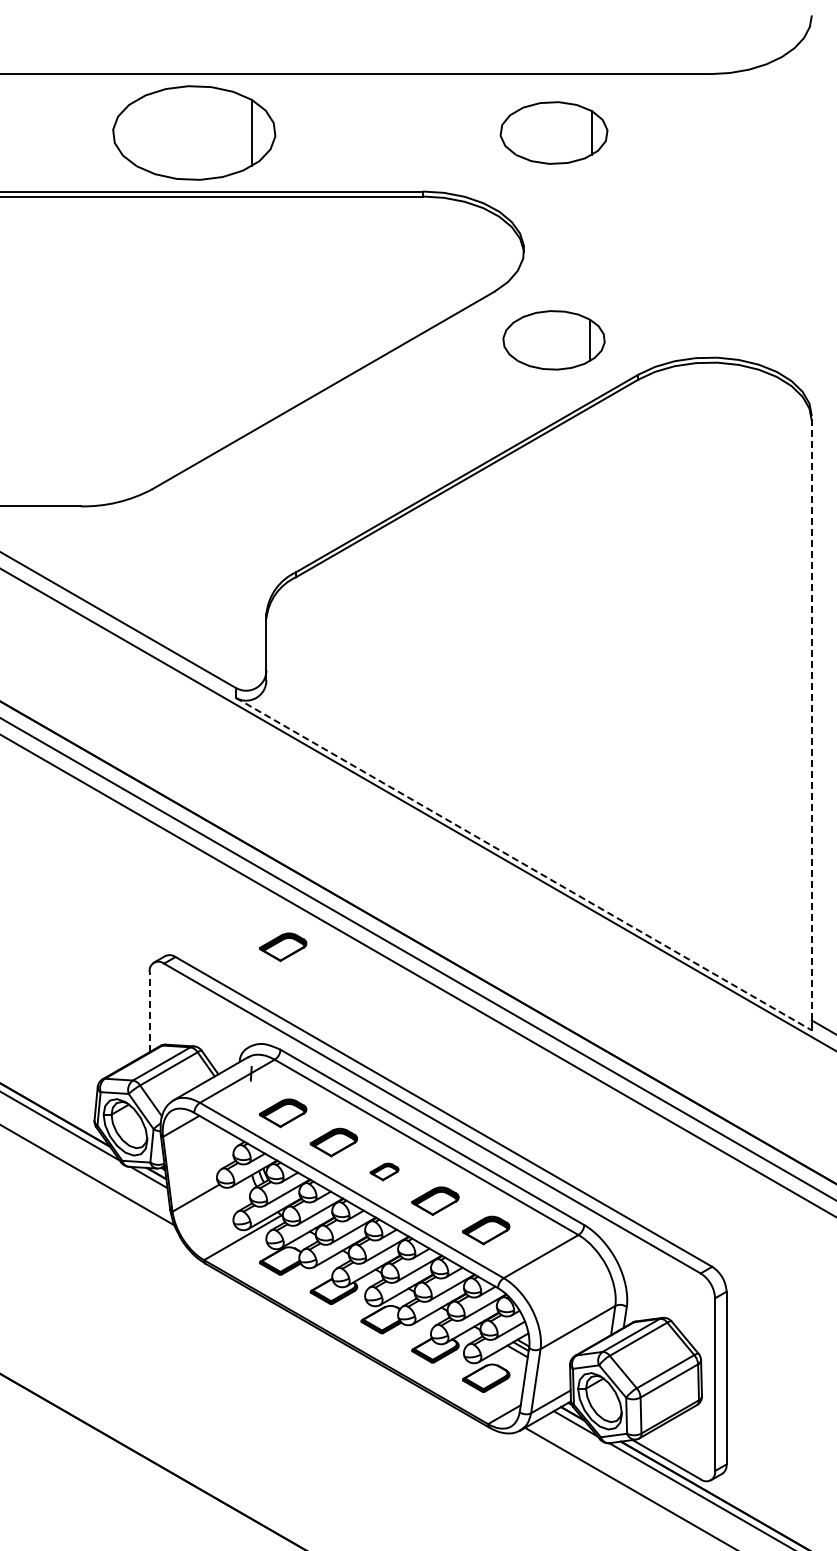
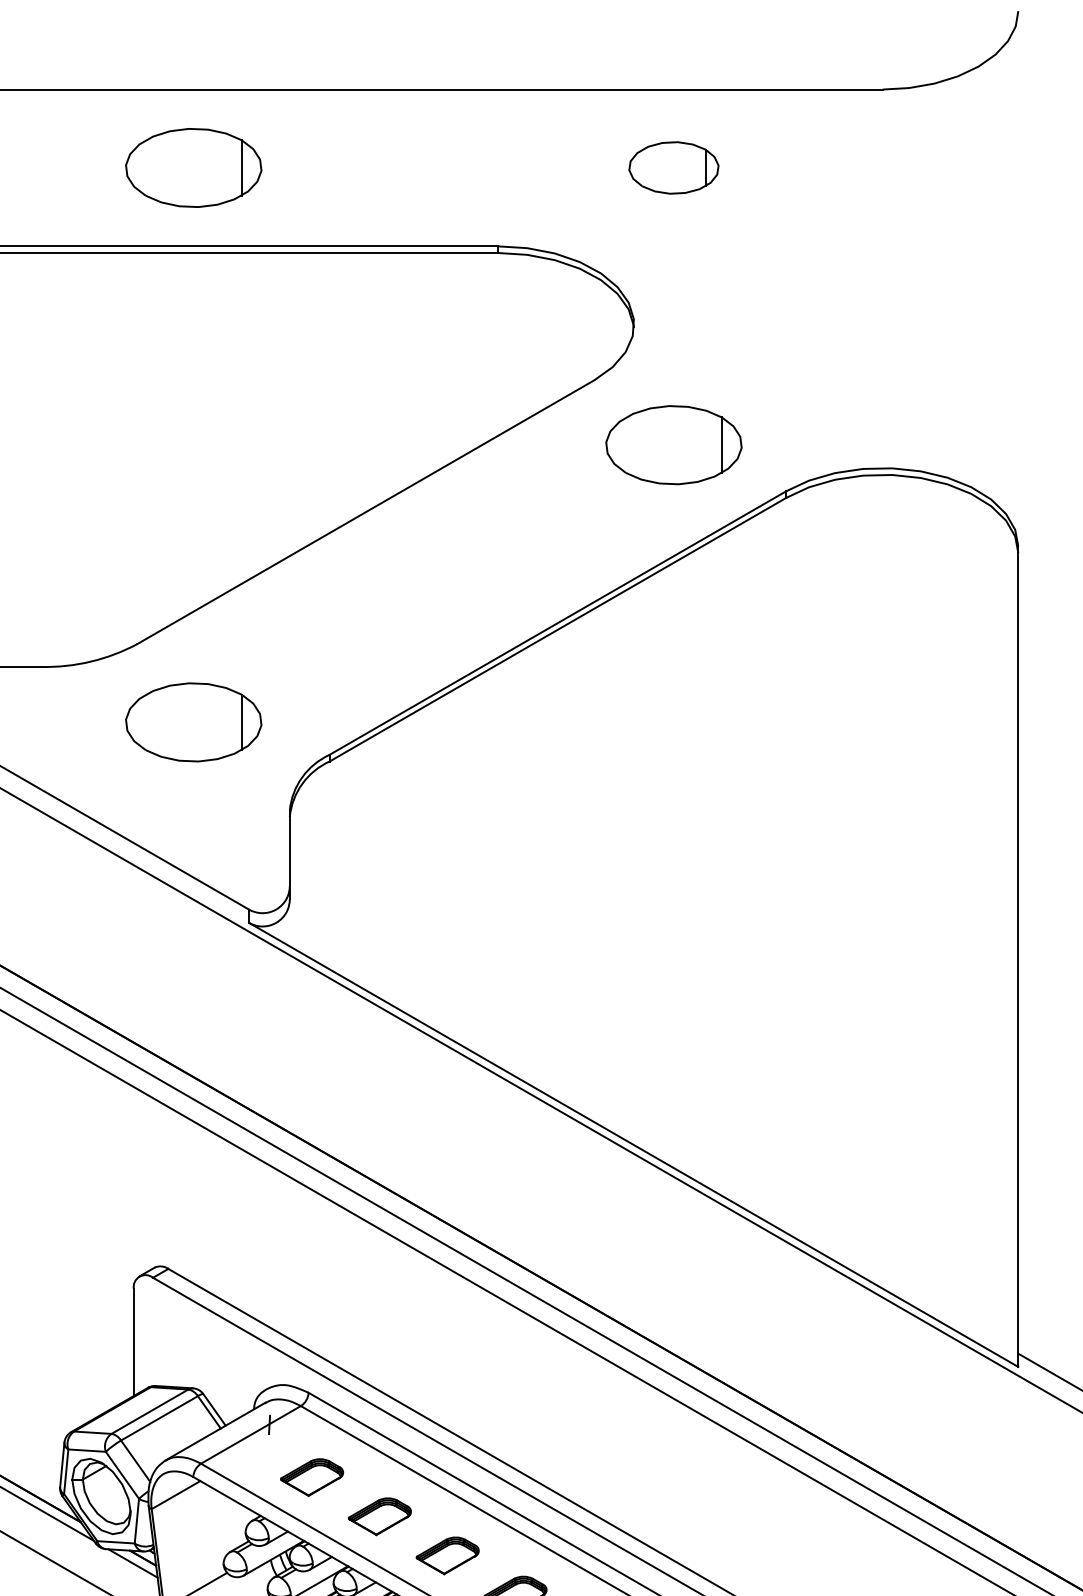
part: (194, 132) -> (193, 167), size x0.62
part: (553, 132) -> (673, 167), size x0.62
part: (194, 547) -> (193, 721), added
line: (811, 717) -> (1017, 948), dashed -> solid
line: (524, 864) -> (634, 1145), dashed -> solid
part: (283, 947) -> (312, 1256), removed
line: (149, 1011) -> (133, 1341), dashed -> solid
part: (384, 1171) -> (447, 1555), size x1.67

